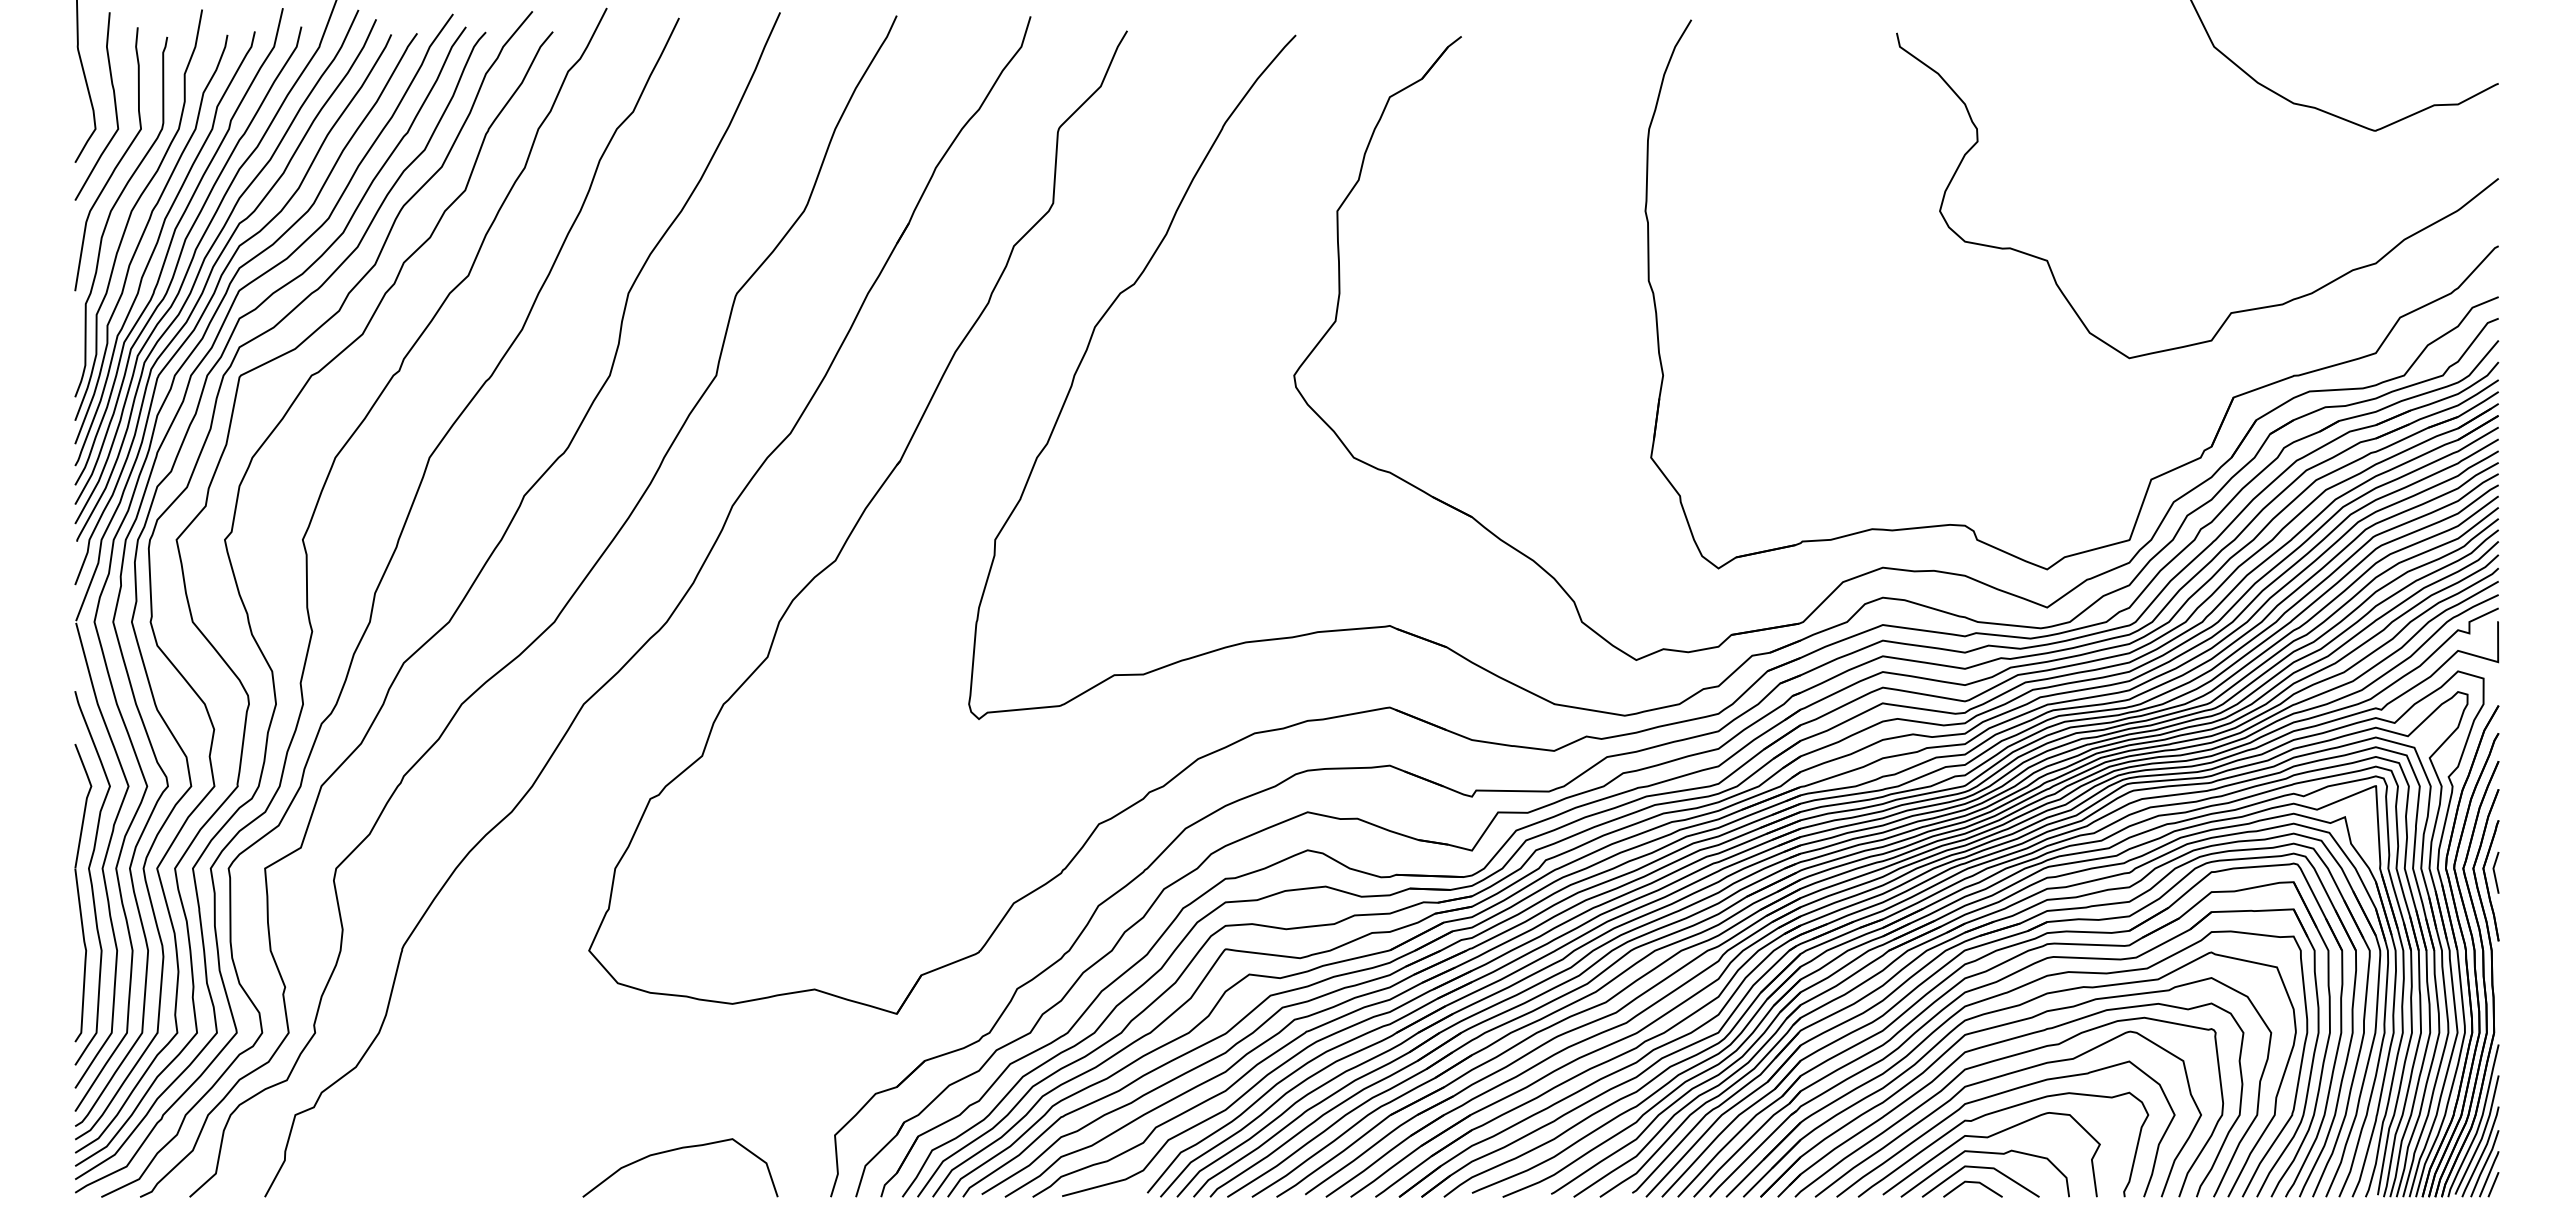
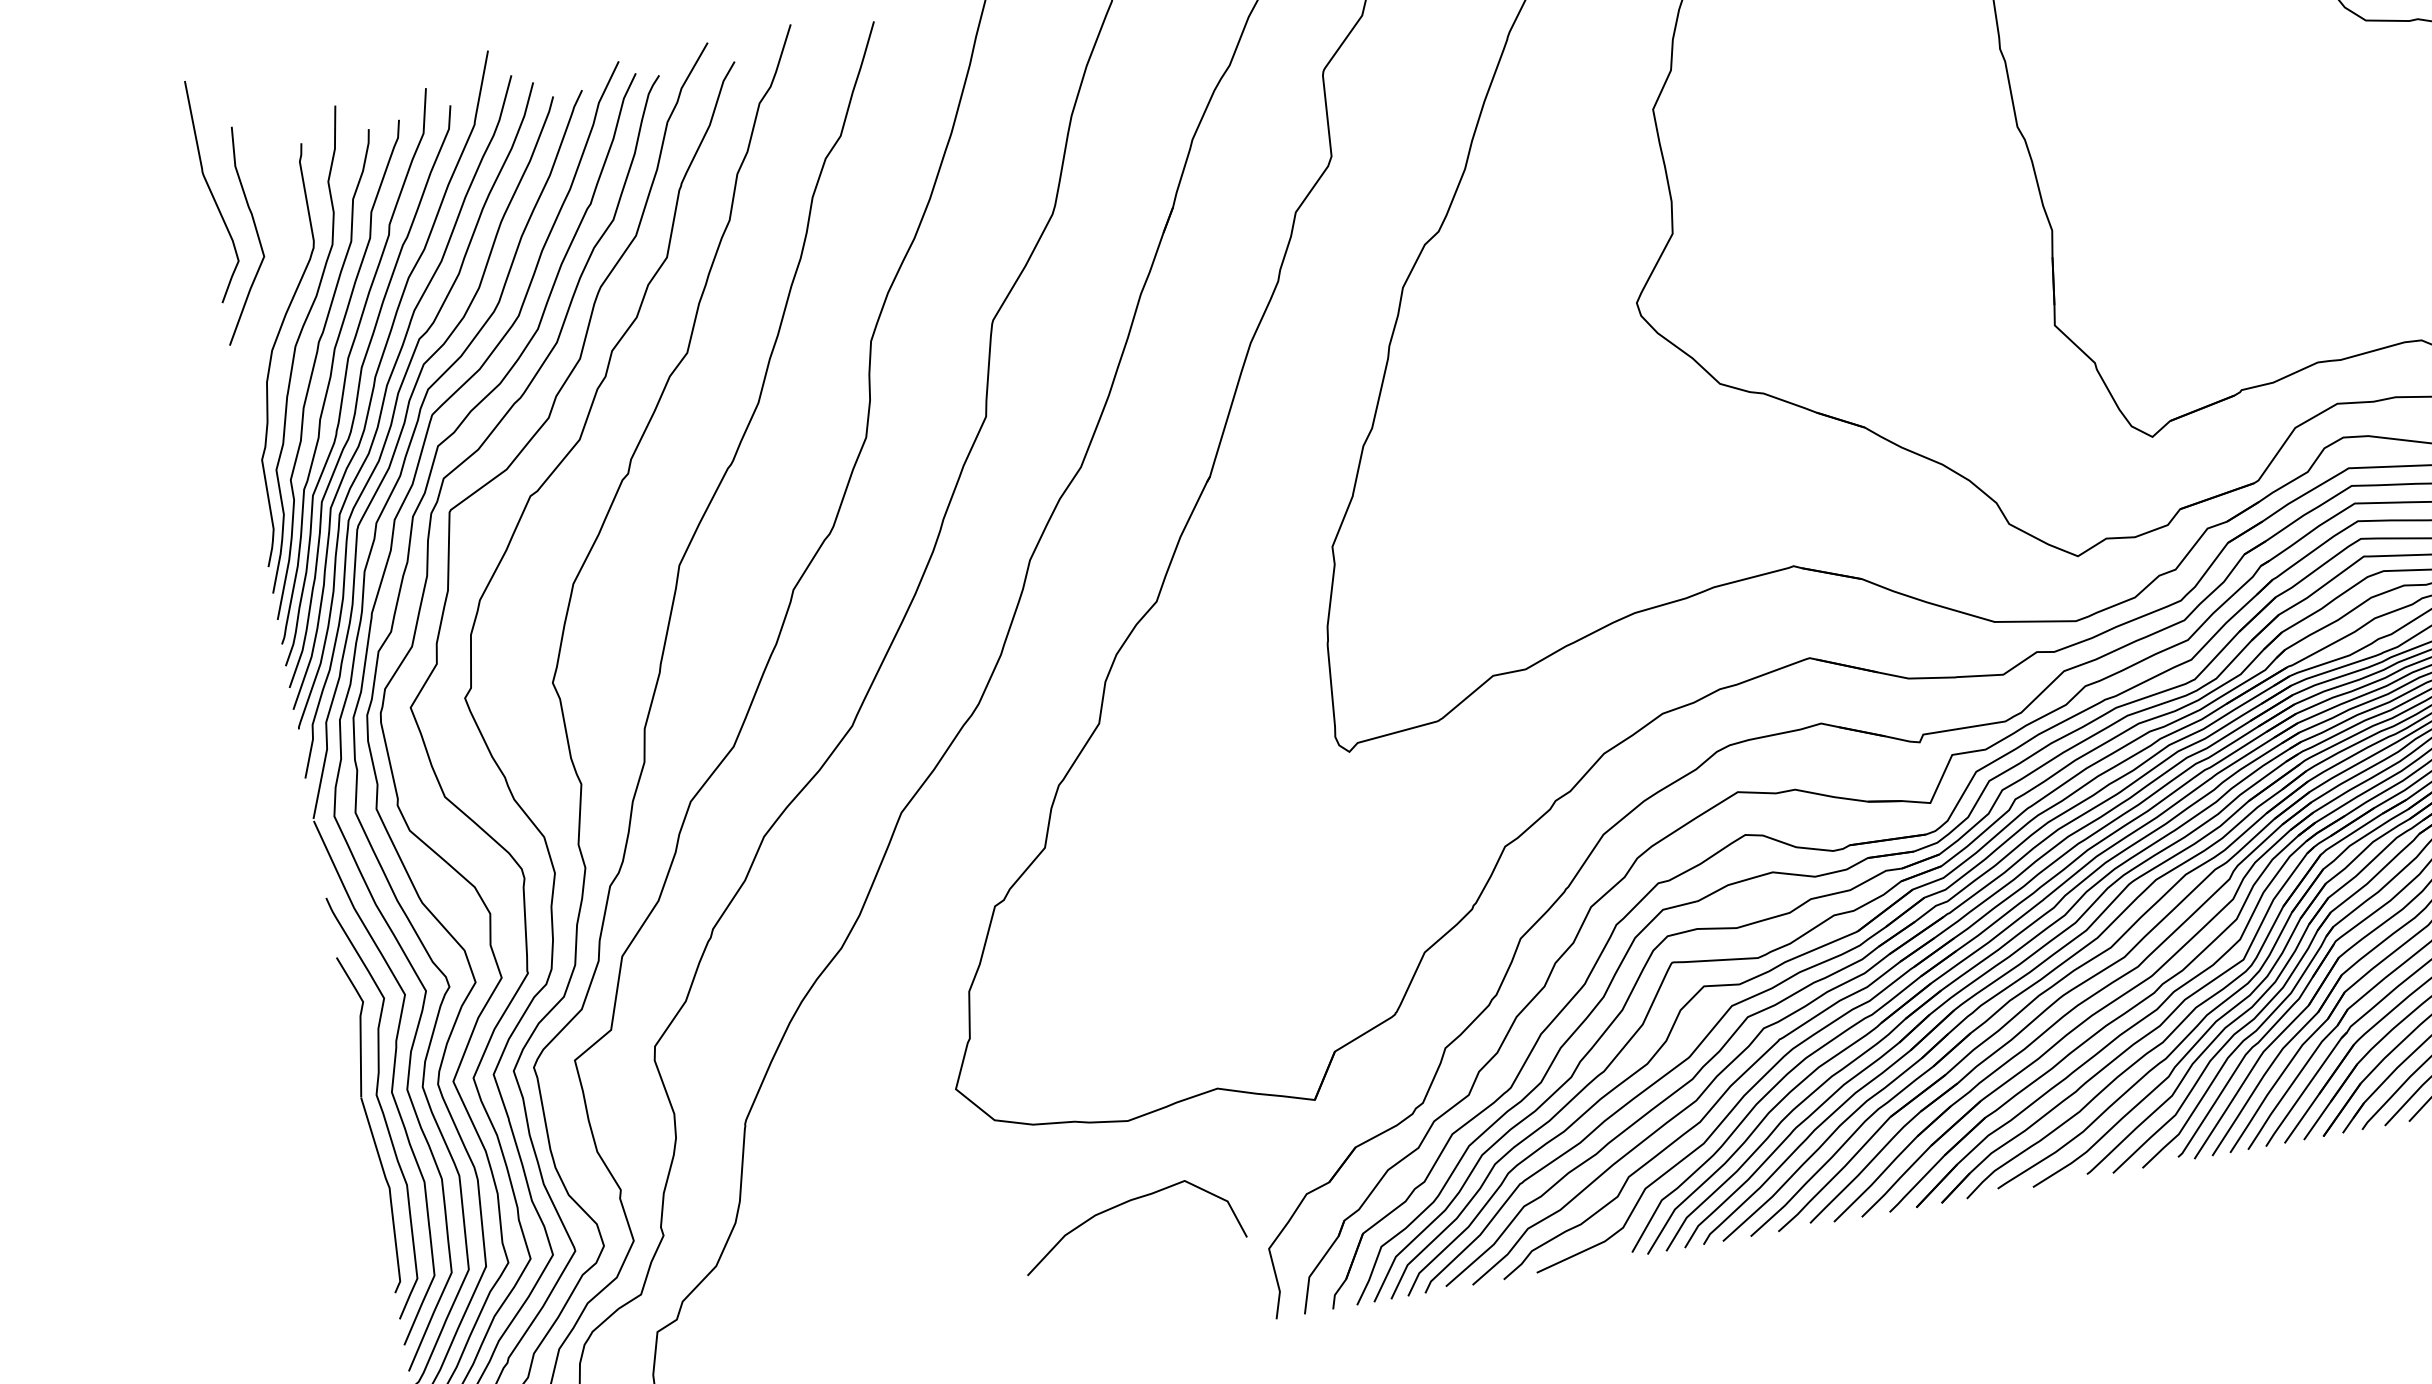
curve: (116, 164) -> (269, 296), removed
curve: (676, 1150) -> (1123, 1204), moved

